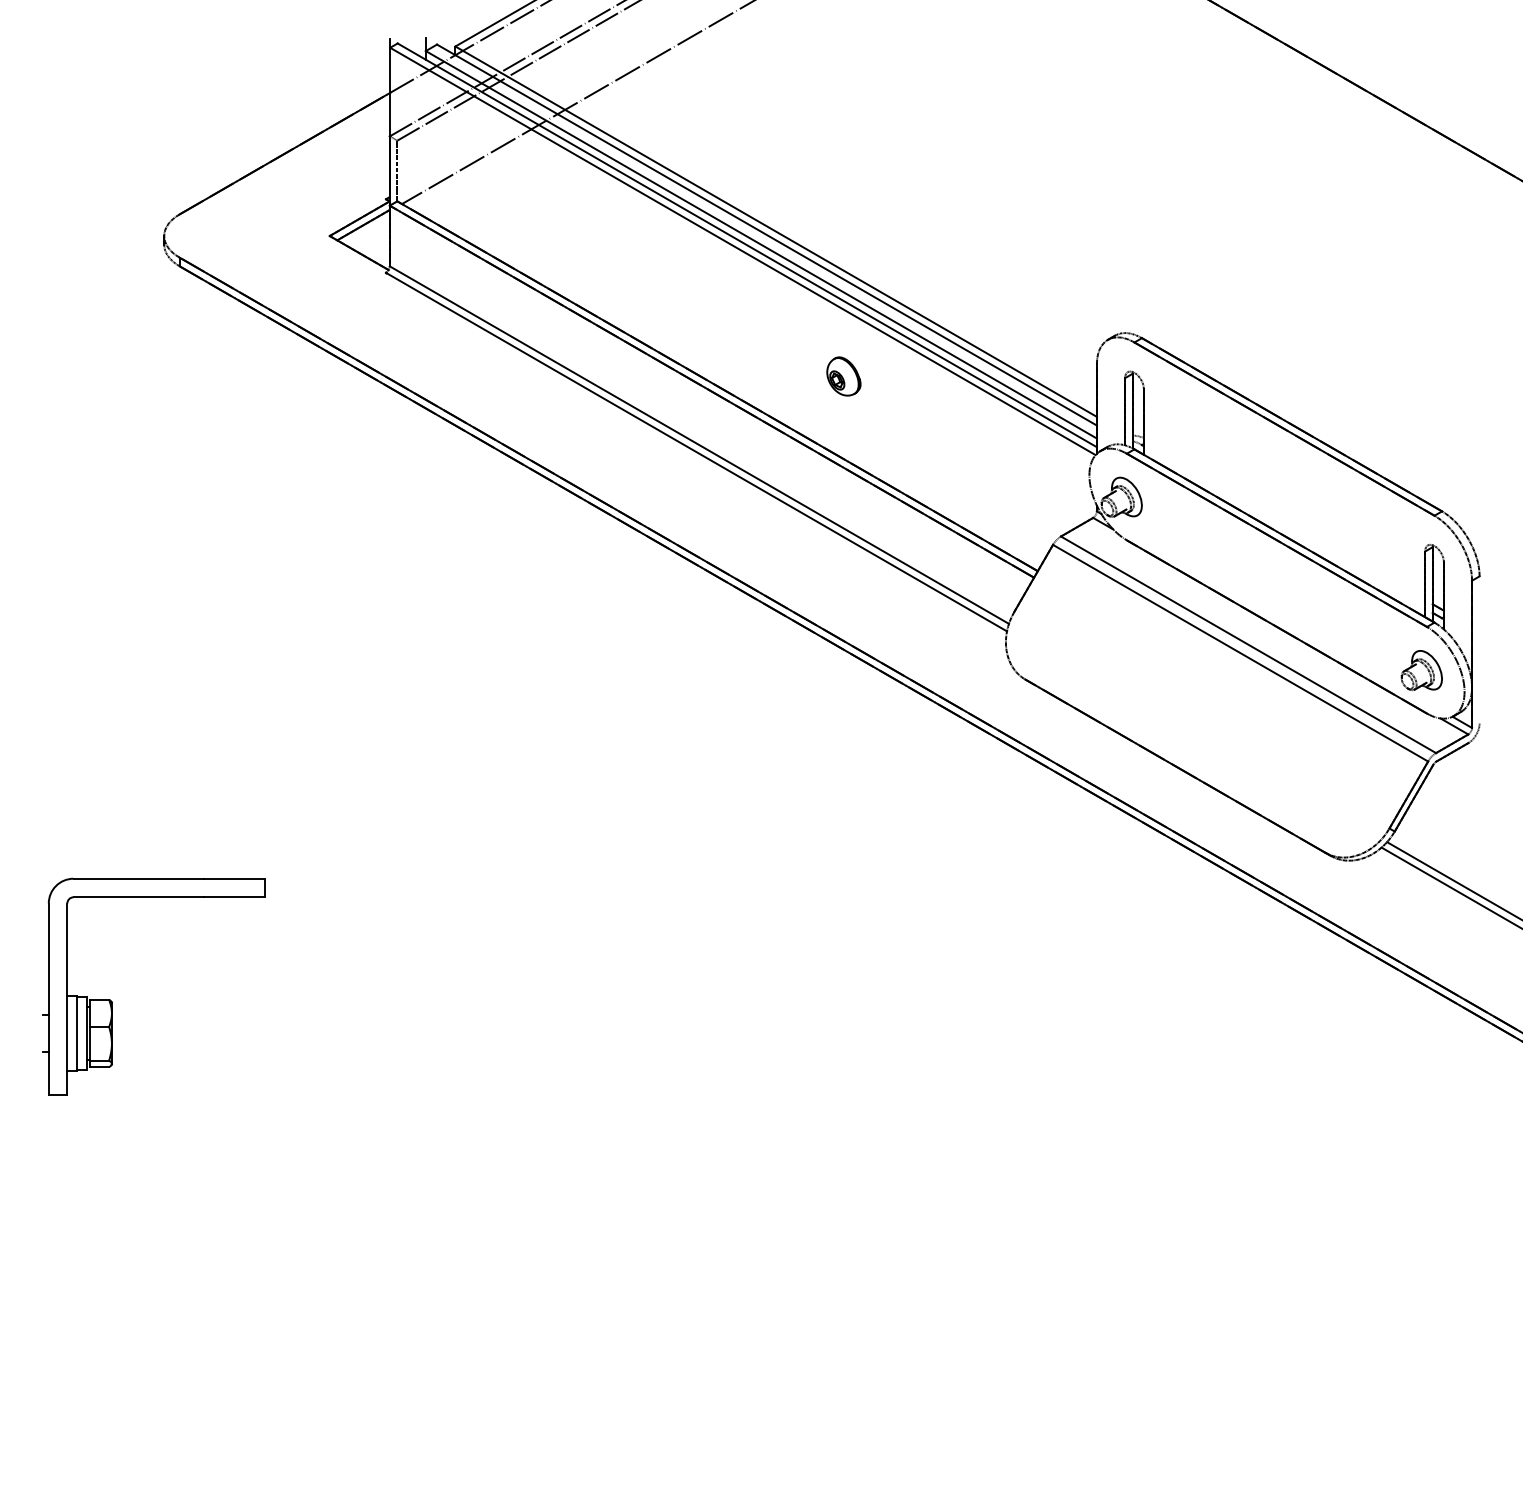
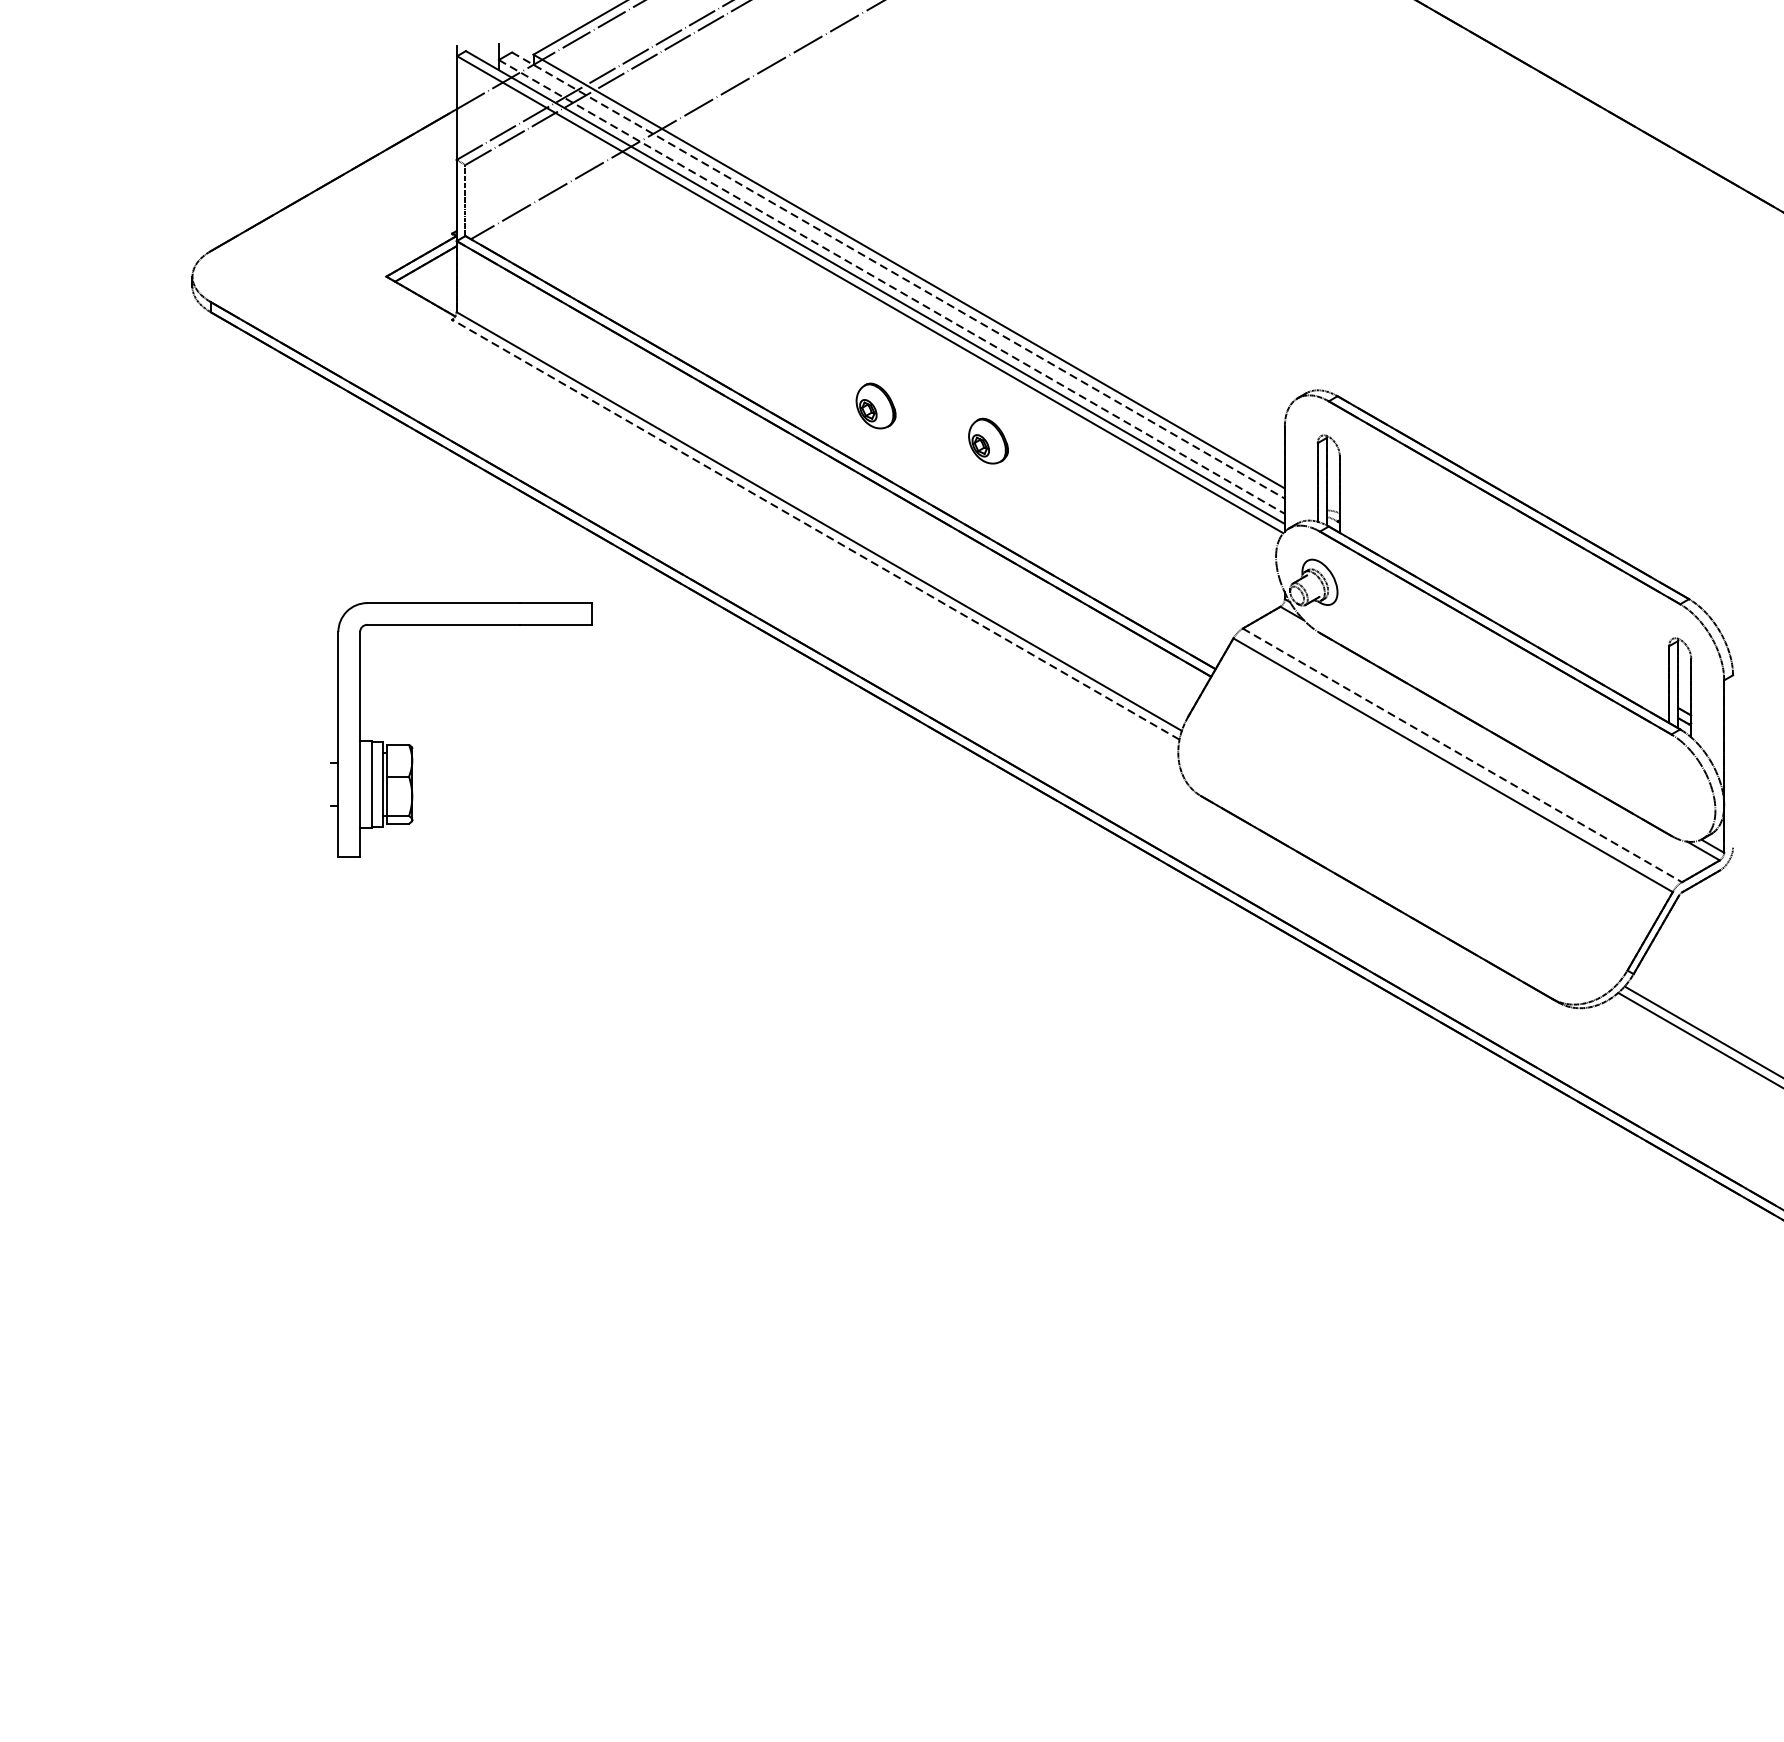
line: (766, 235) -> (897, 276), solid -> dashed
line: (761, 245) -> (892, 287), solid -> dashed
part: (747, 346) -> (875, 406), added
line: (696, 451) -> (815, 529), solid -> dashed
line: (1248, 644) -> (1462, 755), solid -> dashed
part: (1421, 670) -> (1664, 785), removed
part: (112, 1001) -> (412, 746), moved

